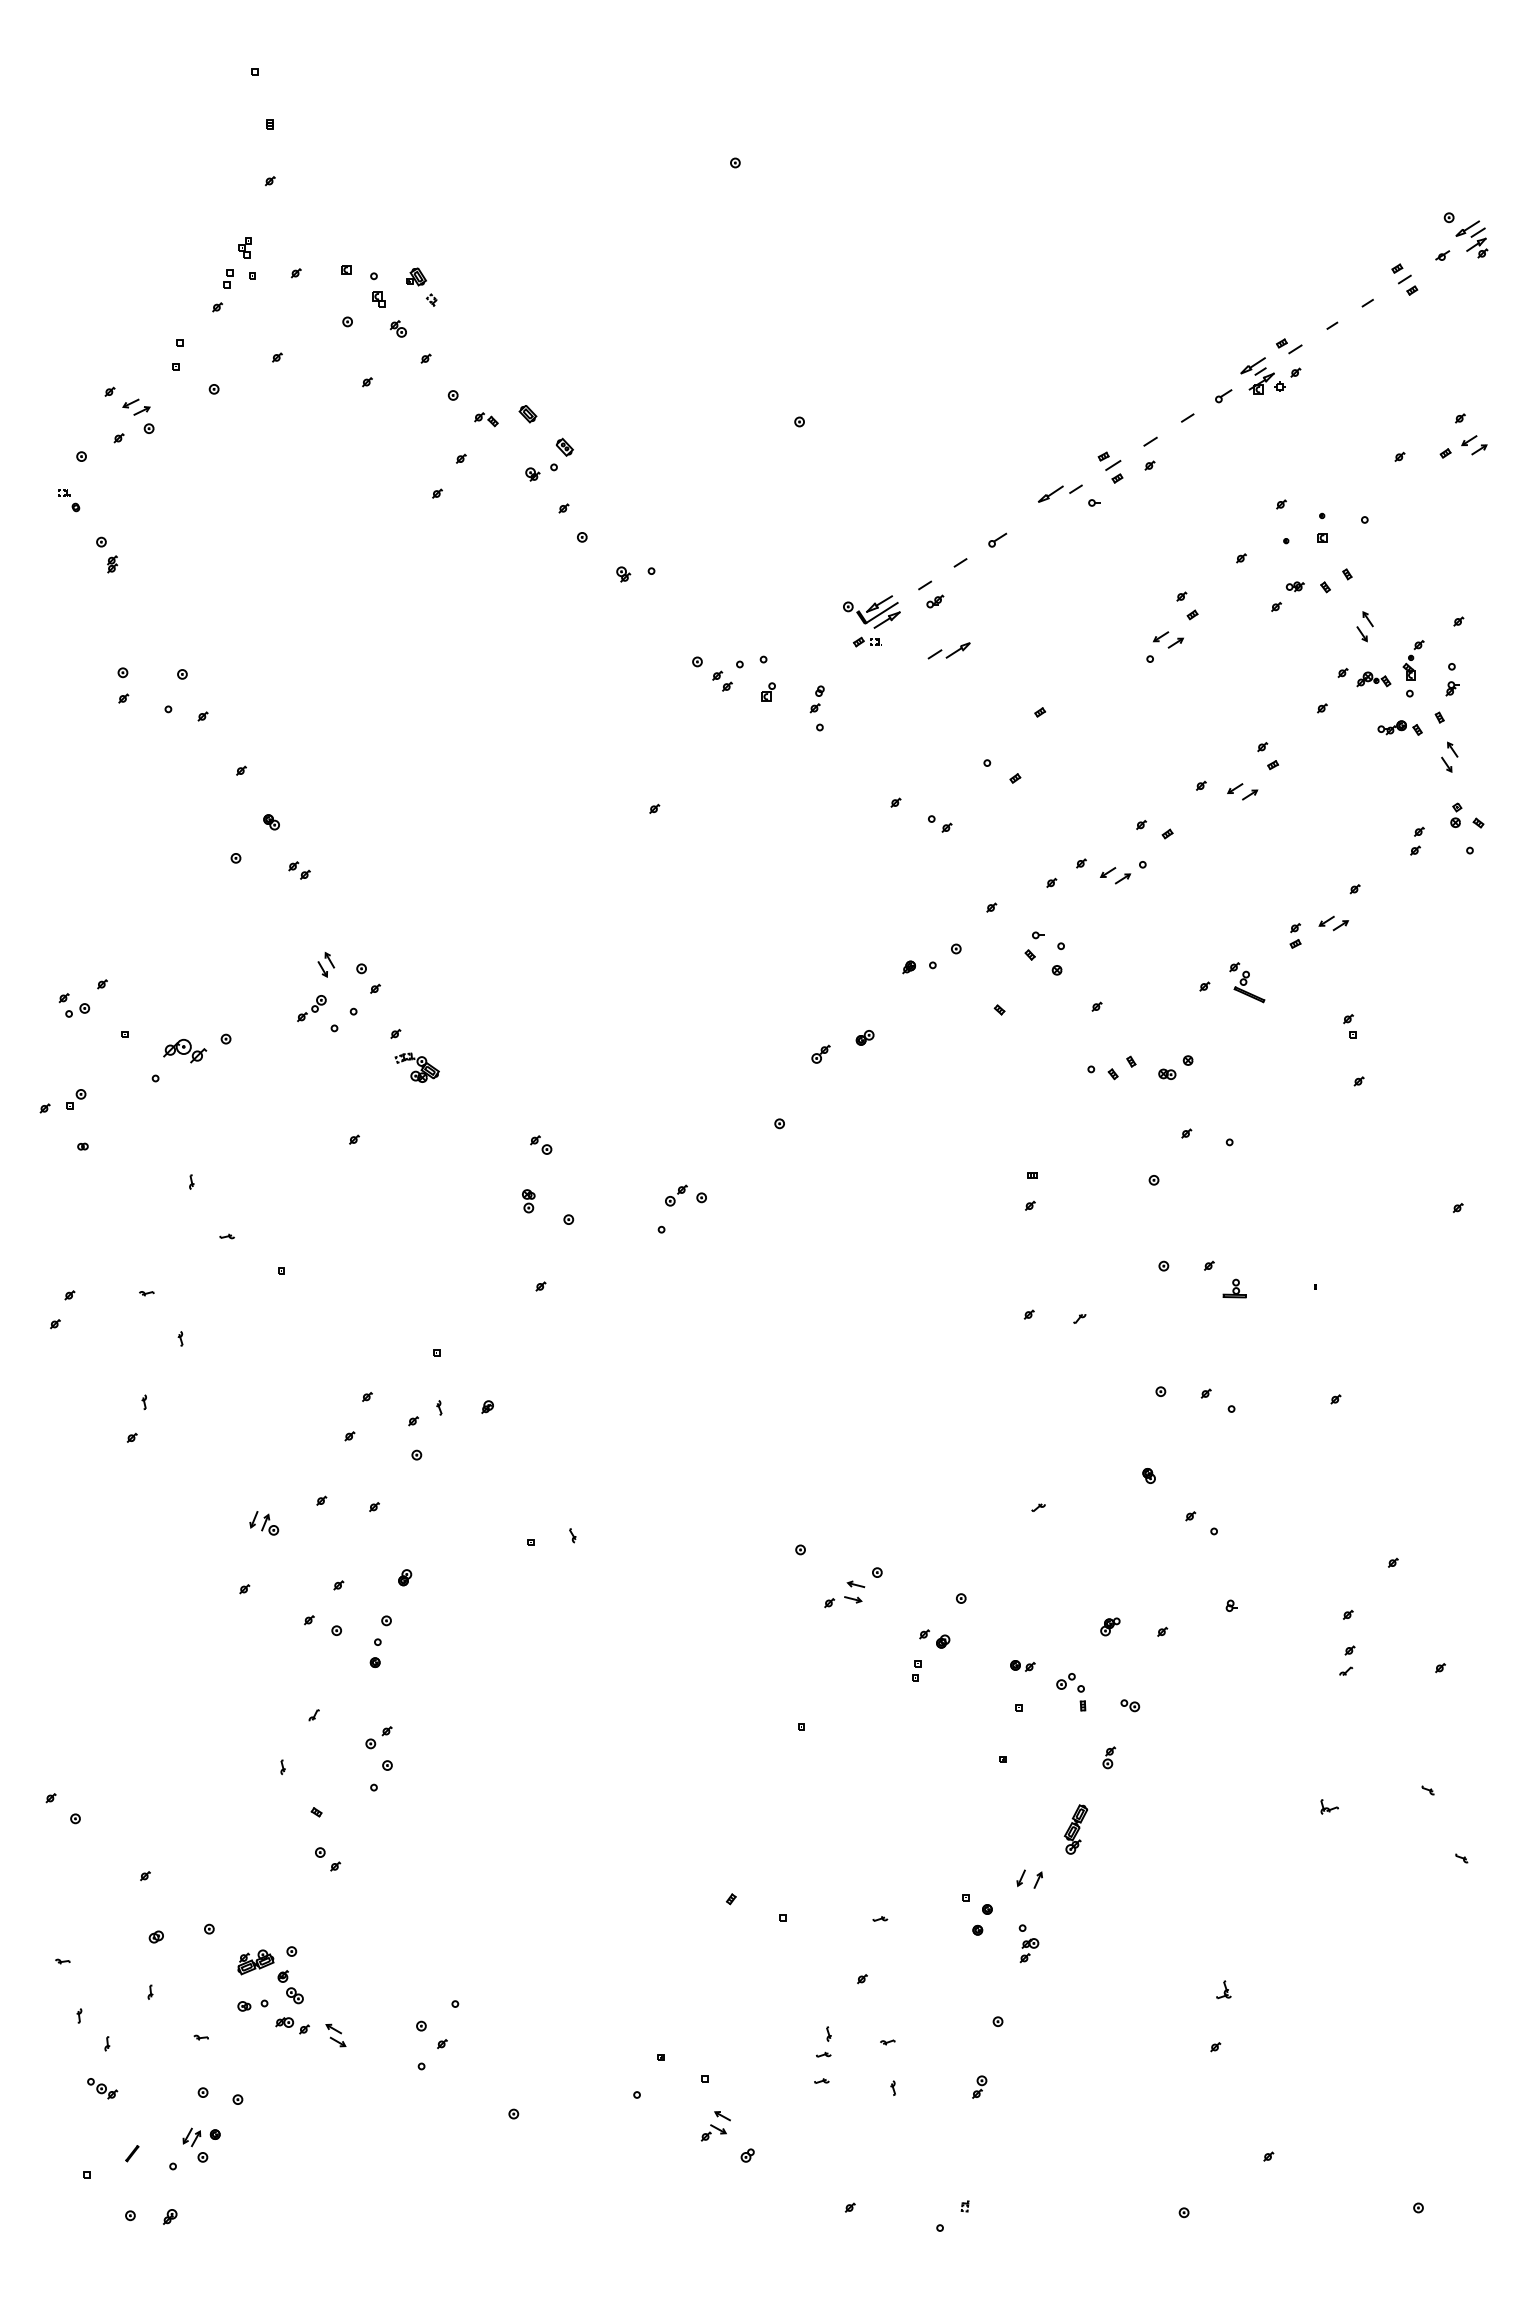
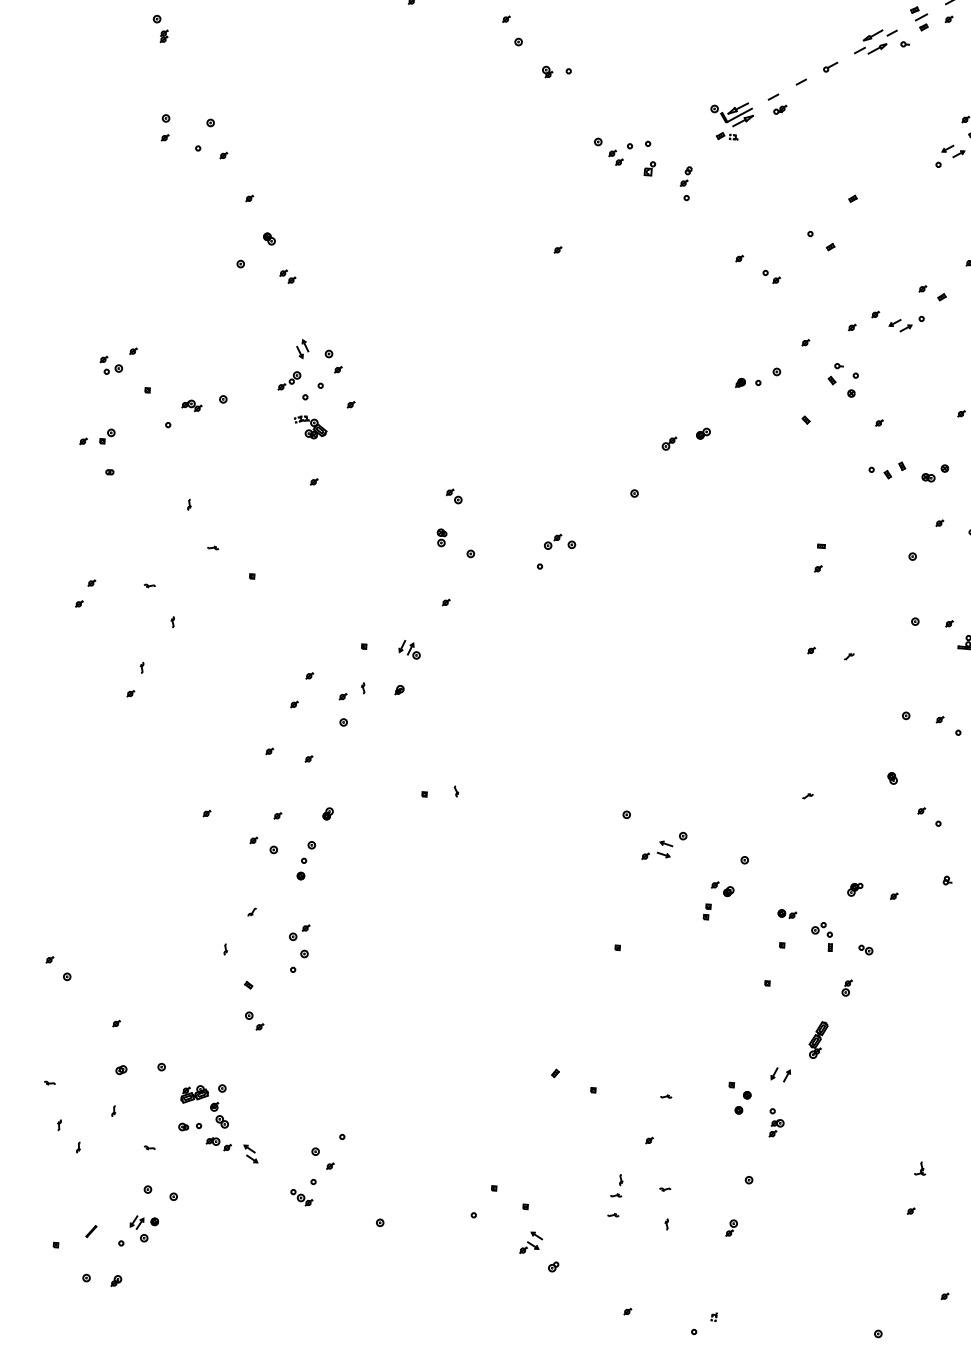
part: (948, 650) -> (870, 48), moved
part: (185, 1050) -> (192, 405), size x0.62
part: (416, 1067) -> (309, 427), moved
part: (264, 1523) -> (409, 649), moved
part: (102, 2088) -> (301, 1197), moved

